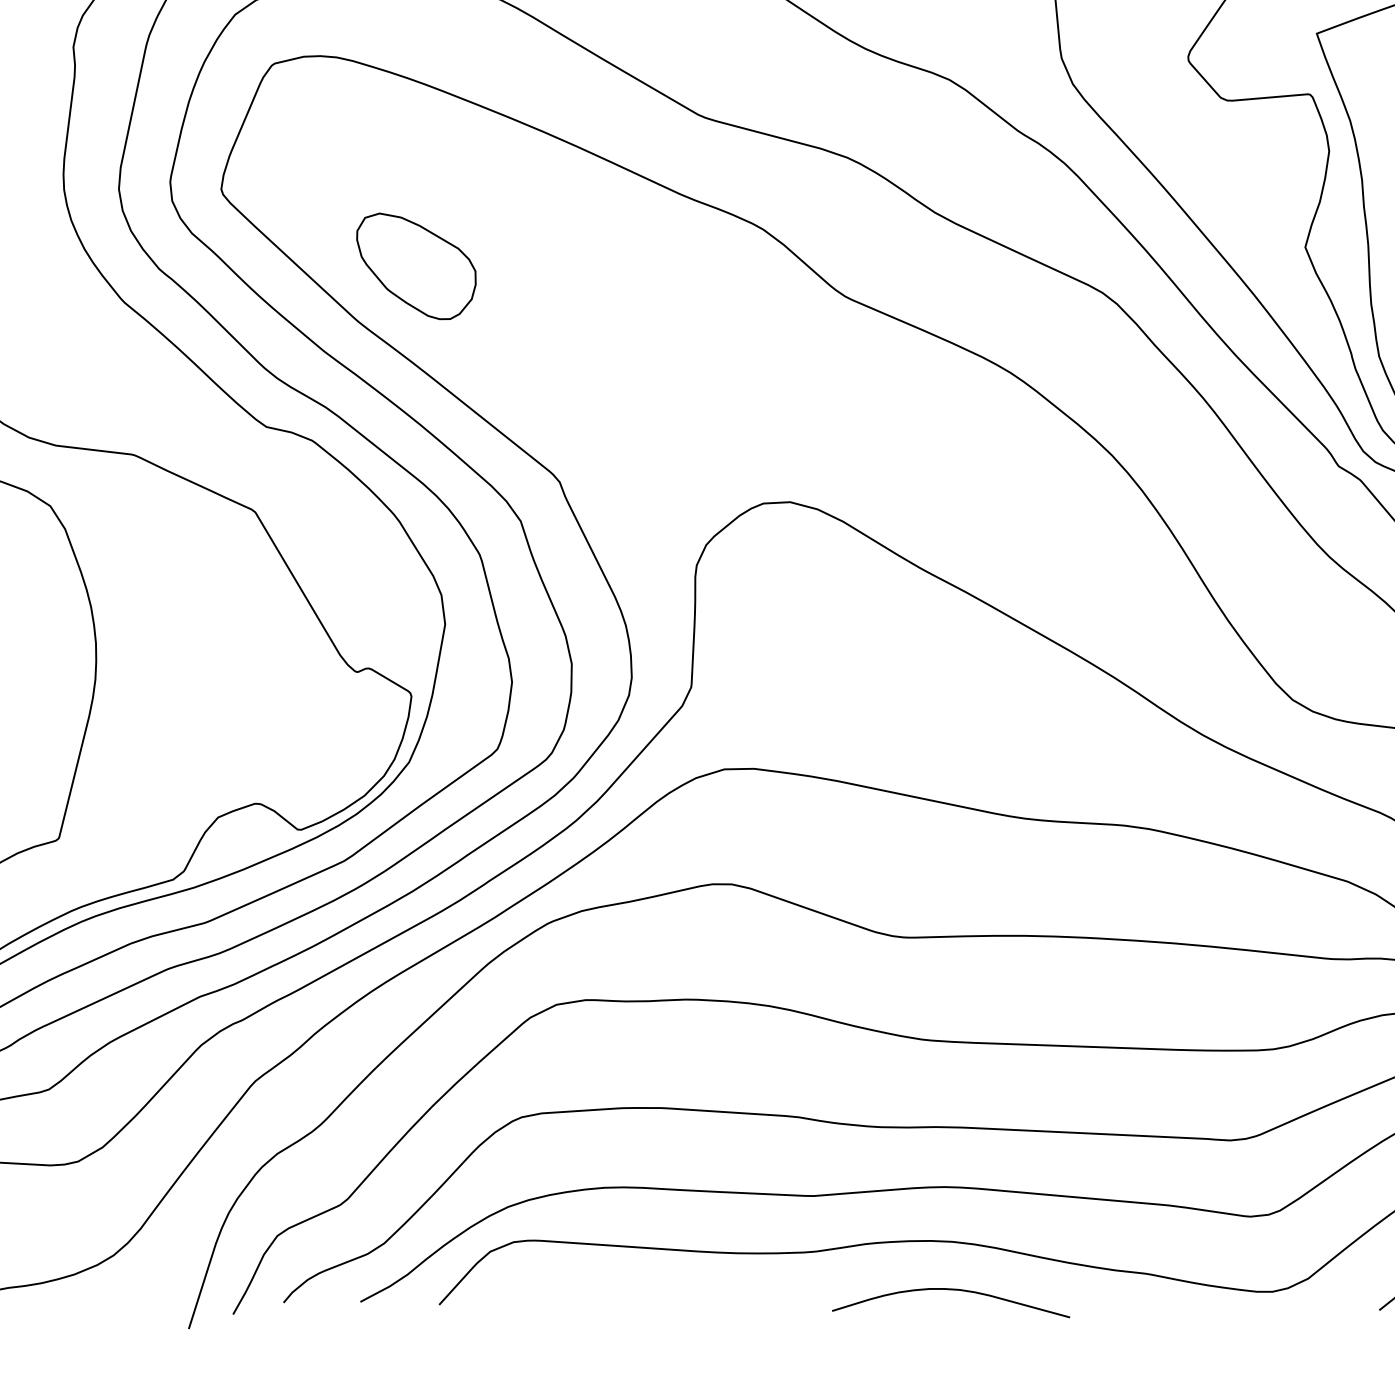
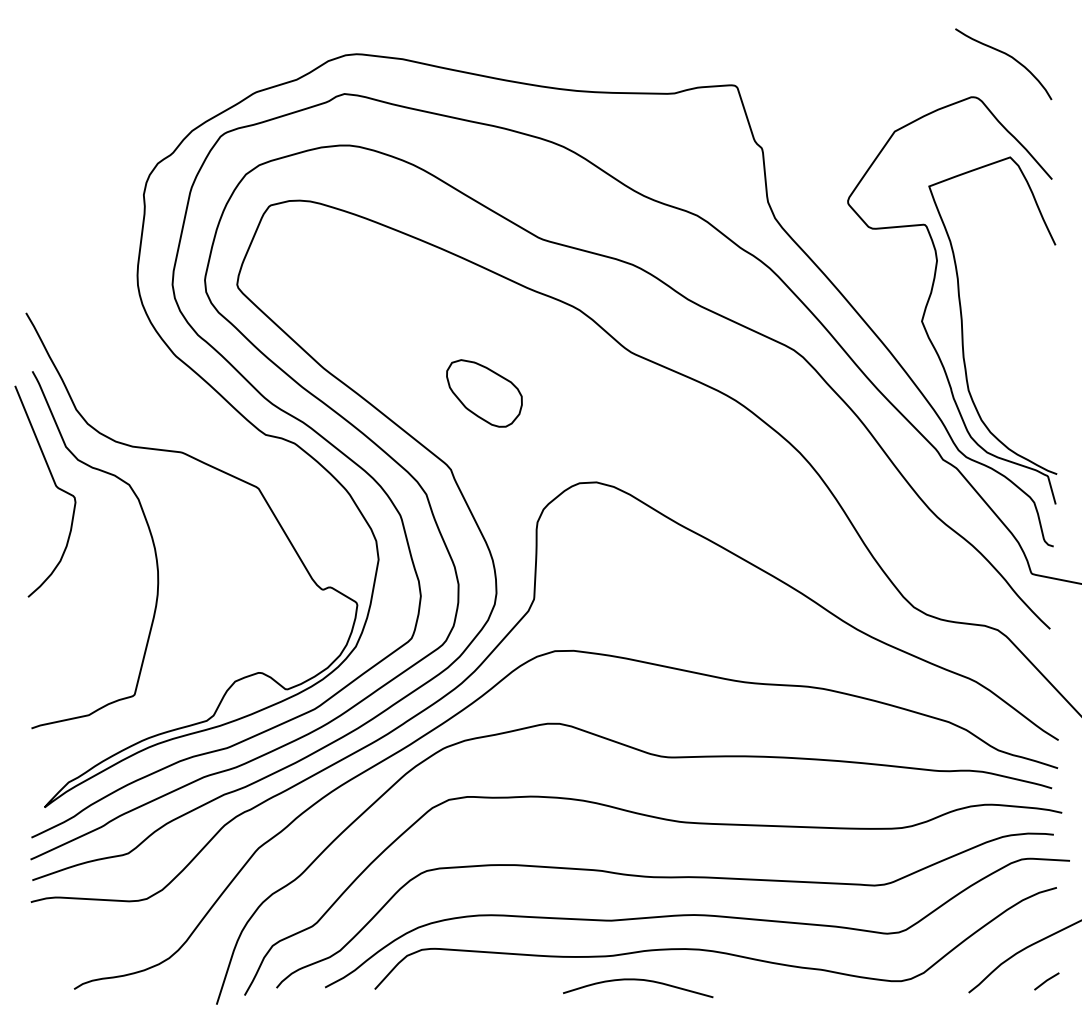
part: (416, 266) -> (484, 393), moved
curve: (951, 1290) -> (638, 980), moved

